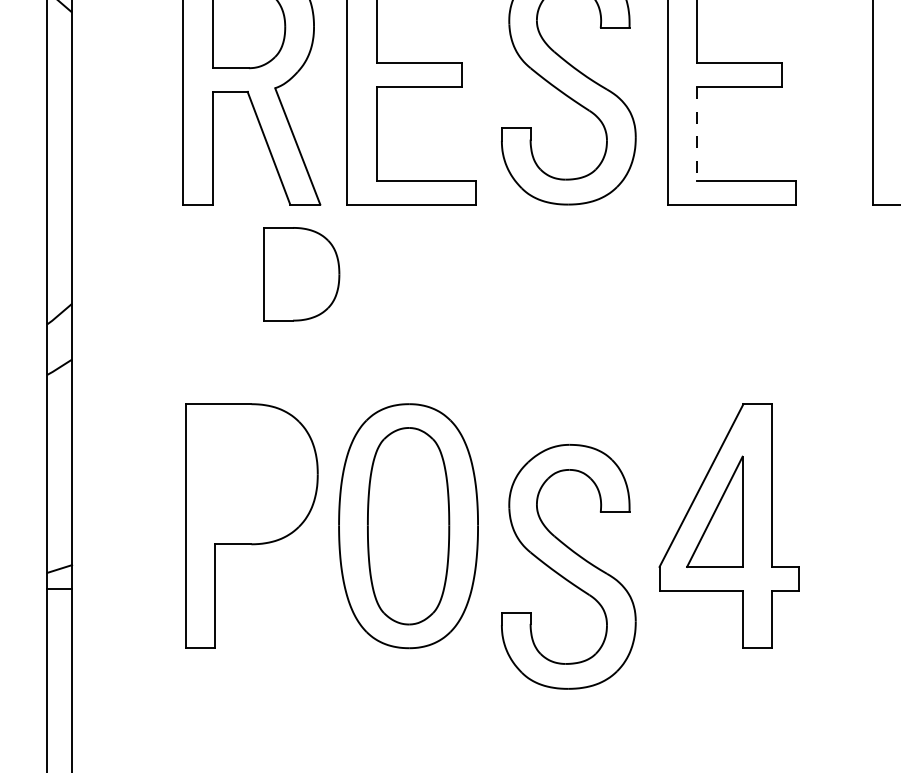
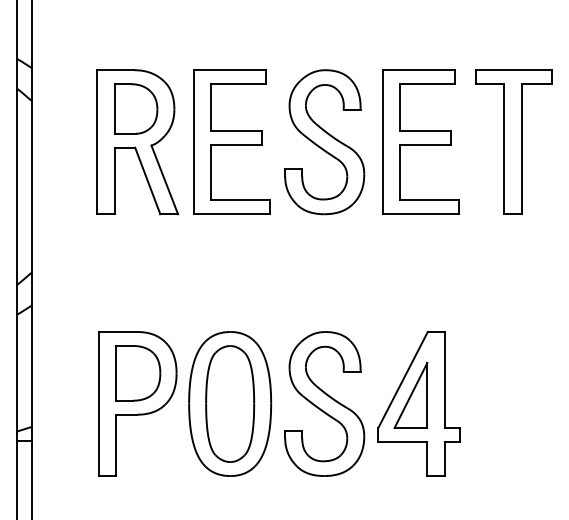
line: (697, 133) -> (400, 172), dashed -> solid
part: (302, 274) -> (138, 373), moved
part: (568, 565) -> (324, 403), moved

